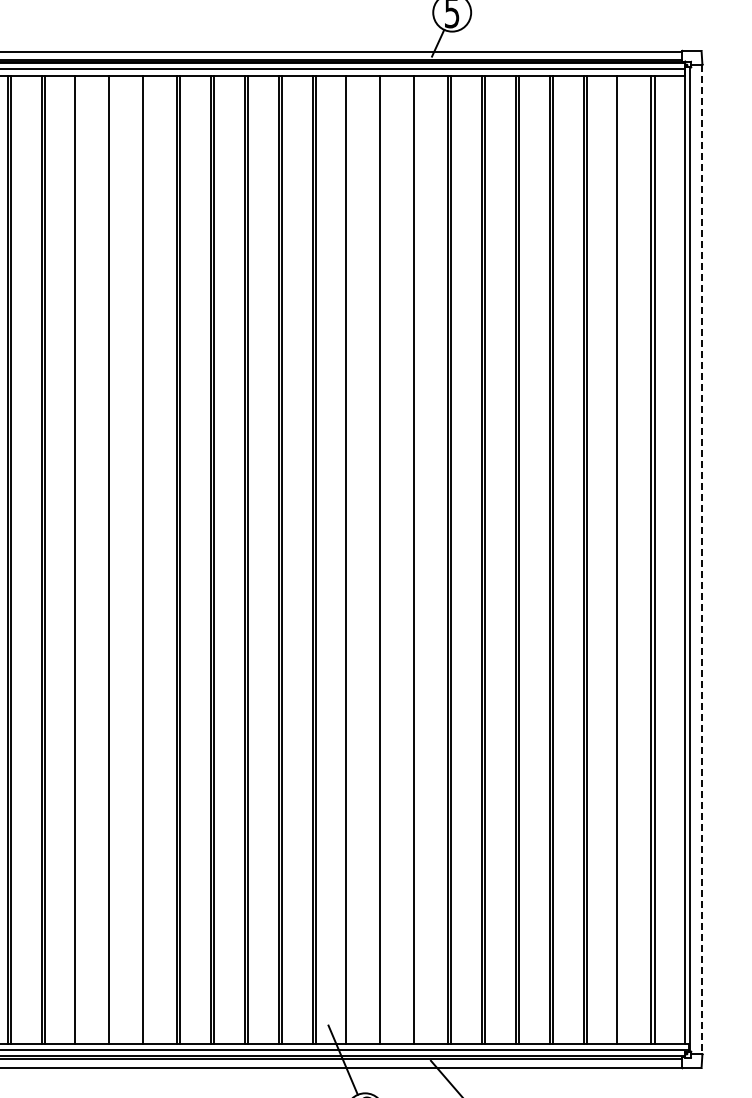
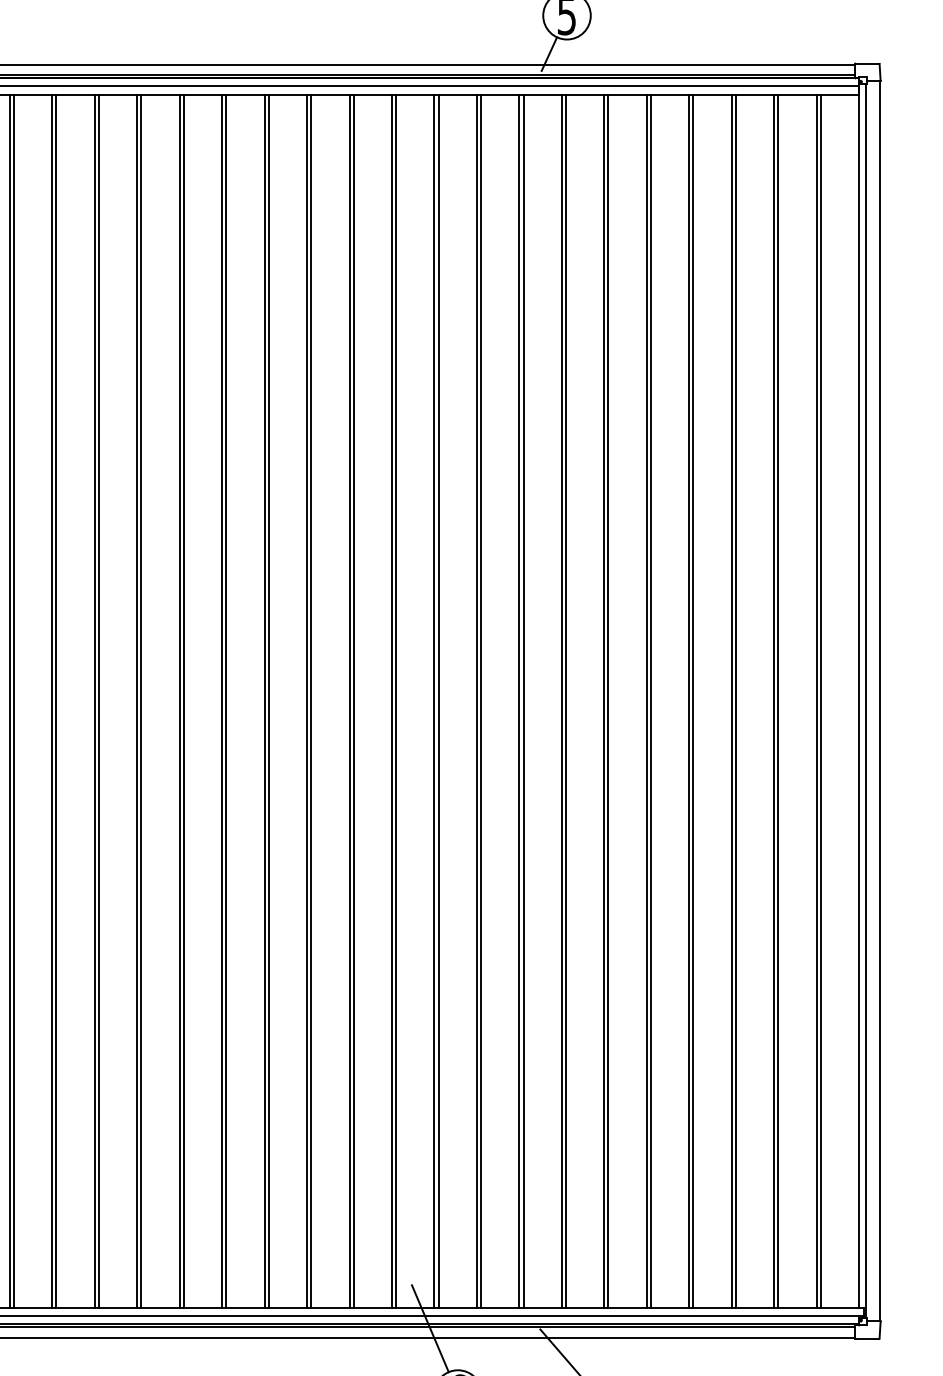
line: (78, 559) -> (98, 701), added
line: (112, 559) -> (141, 701), added
line: (146, 559) -> (183, 701), added
line: (349, 559) -> (438, 701), added
line: (383, 559) -> (480, 701), added
line: (417, 559) -> (523, 701), added
line: (620, 559) -> (777, 701), added
line: (701, 559) -> (879, 701), dashed -> solid

